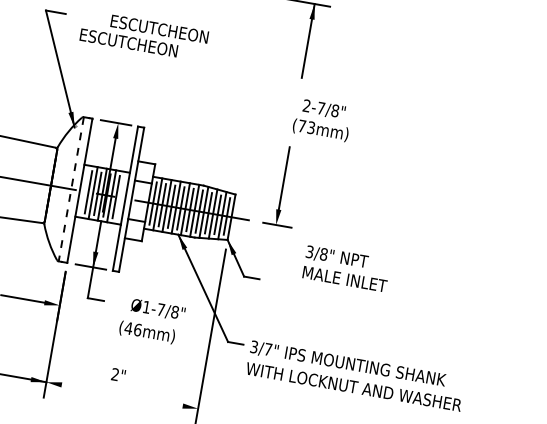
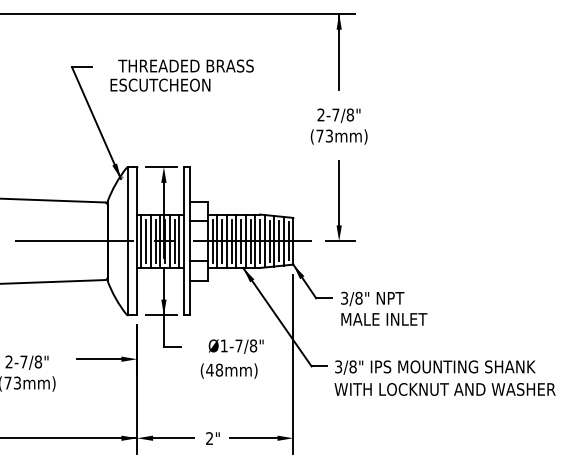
text: (156, 28) -> (185, 65), ESCUTCHEON -> THREADED BRASS
text: (321, 120) -> (338, 126), moved
line: (71, 189) -> (128, 241), dashed -> solid
line: (84, 190) -> (141, 240), added
line: (121, 197) -> (179, 240), added
text: (346, 268) -> (384, 308), moved
text: (138, 329) -> (219, 369), (46mm) -> (48mm)
text: (267, 349) -> (352, 366), 3/7" -> 3/8"
text: (118, 374) -> (212, 438), moved
line: (81, 388) -> (173, 438), added
line: (159, 402) -> (253, 438), added

